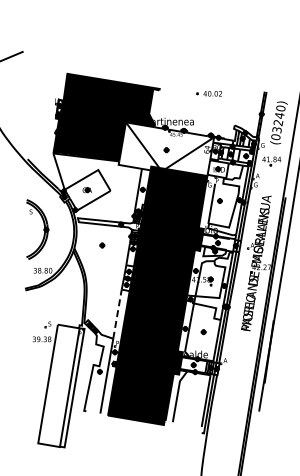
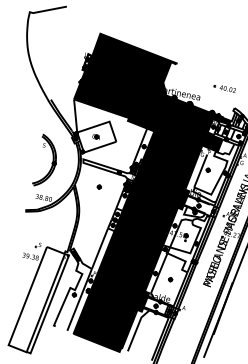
part: (208, 93) -> (224, 88), moved
fill: (175, 150) -> (179, 118), added
line: (117, 314) -> (99, 248), dashed -> solid

